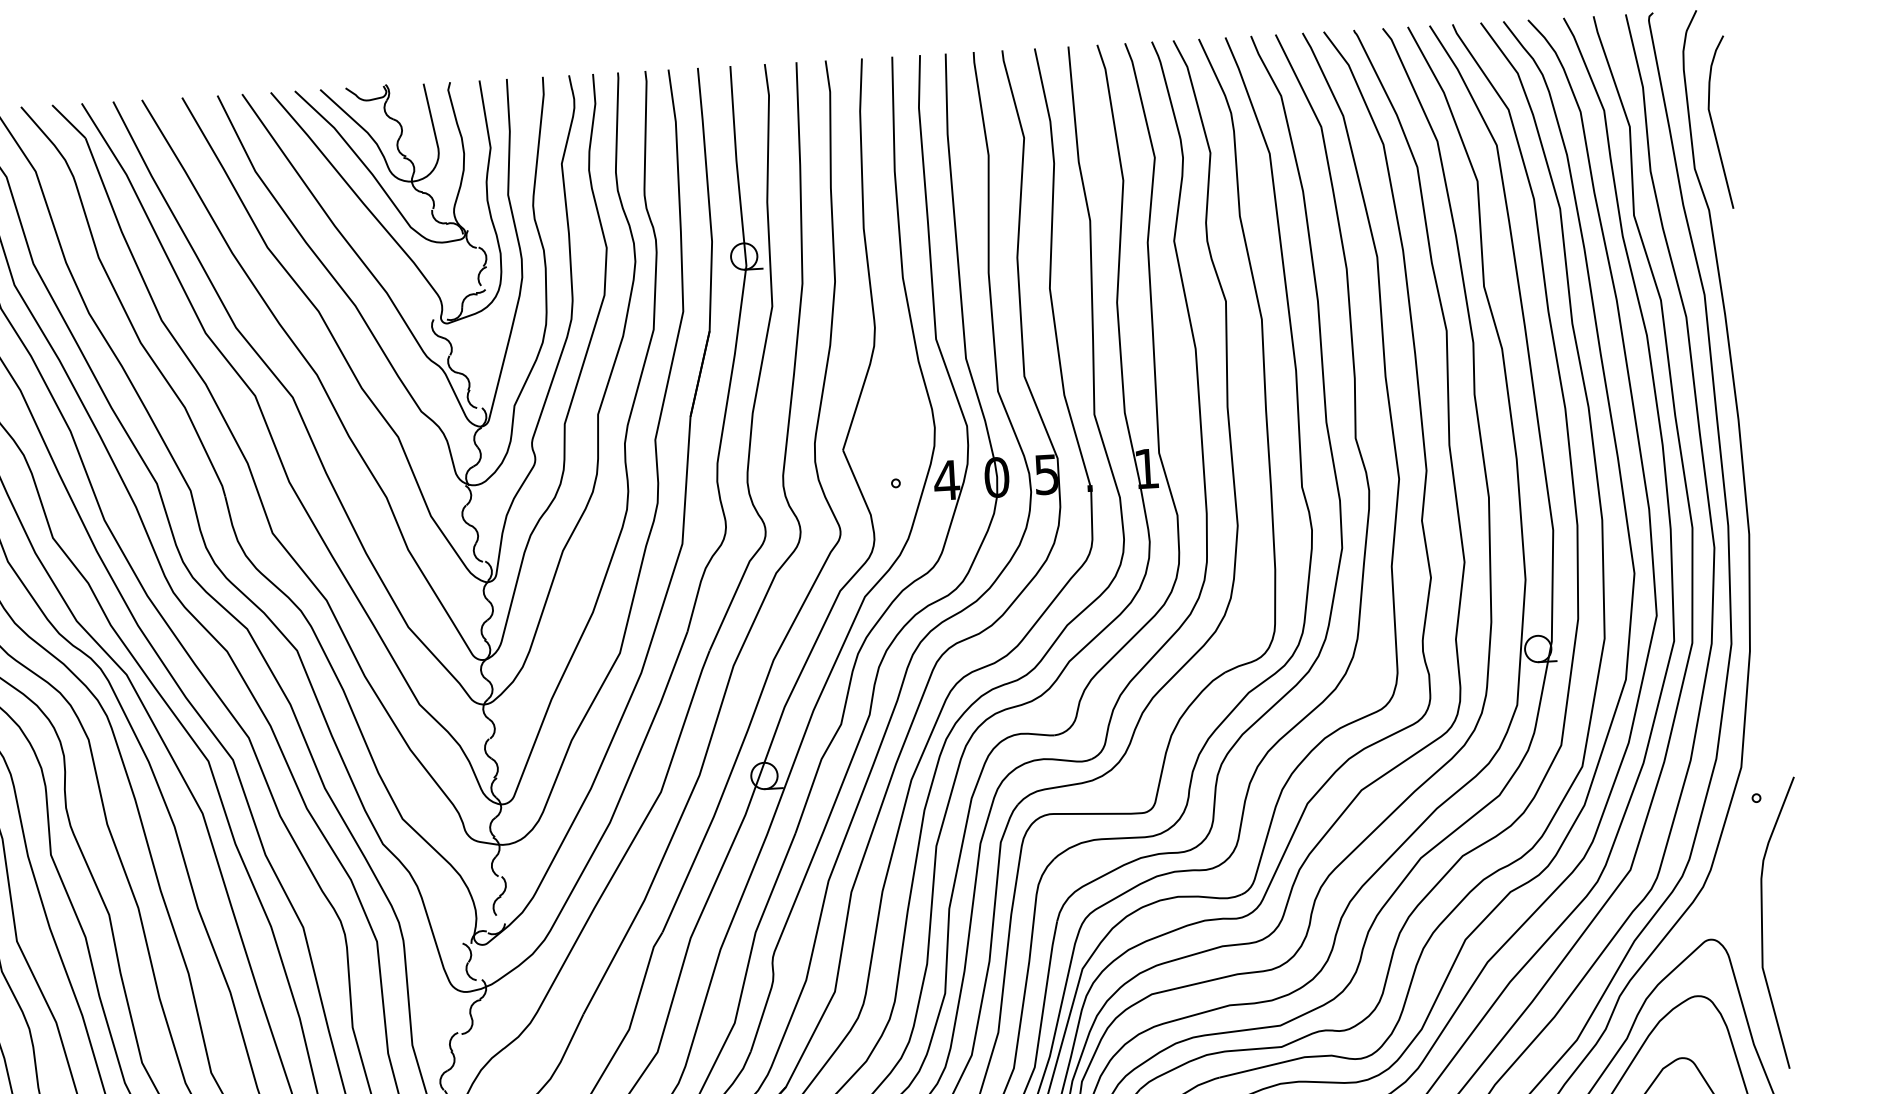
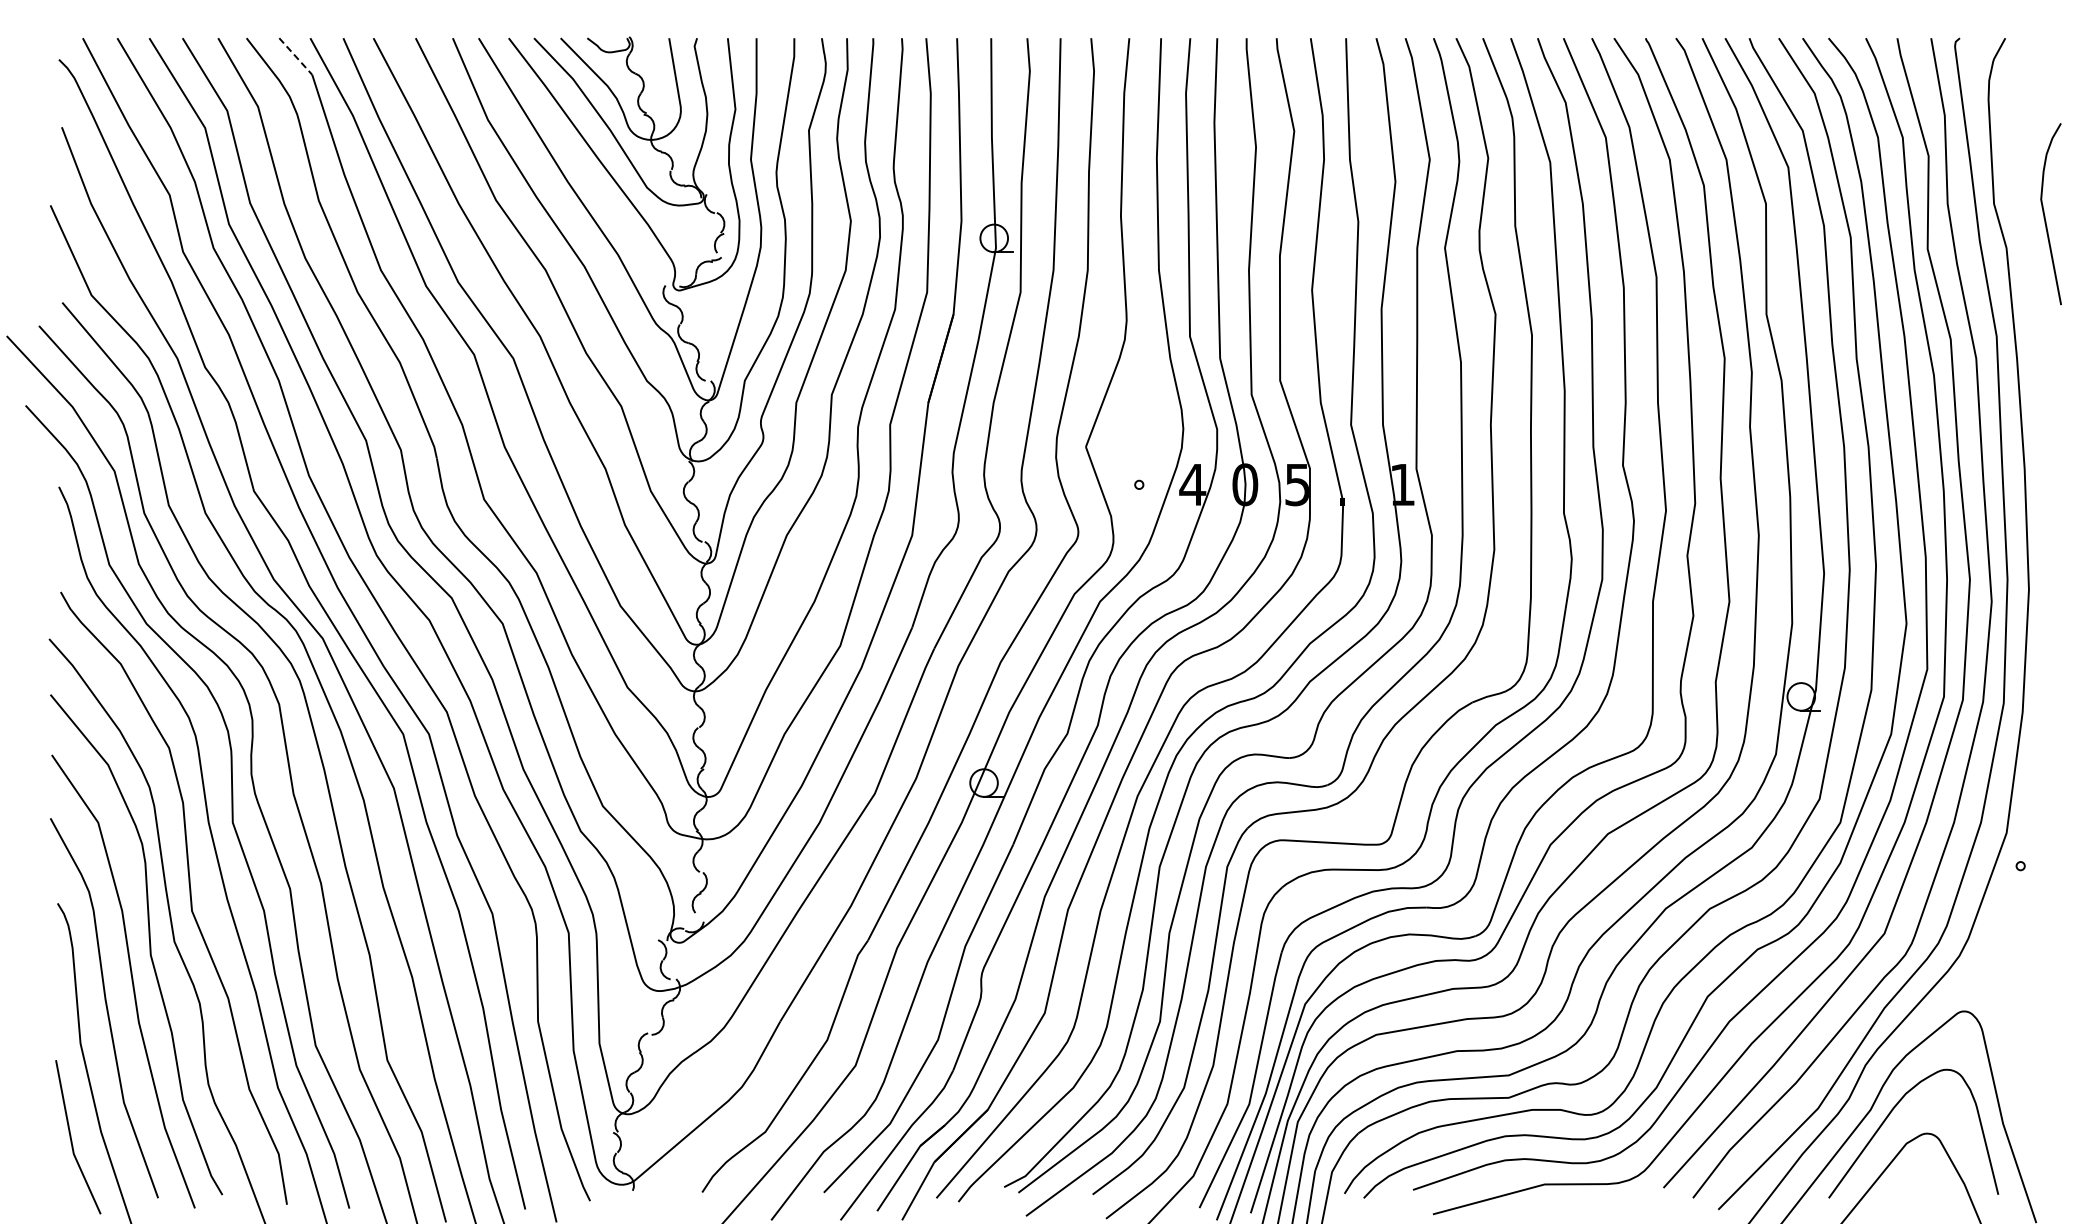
line: (68, 121) -> (295, 56), solid -> dashed
curve: (1713, 124) -> (2045, 215), moved
curve: (1762, 924) -> (2019, 998), removed

